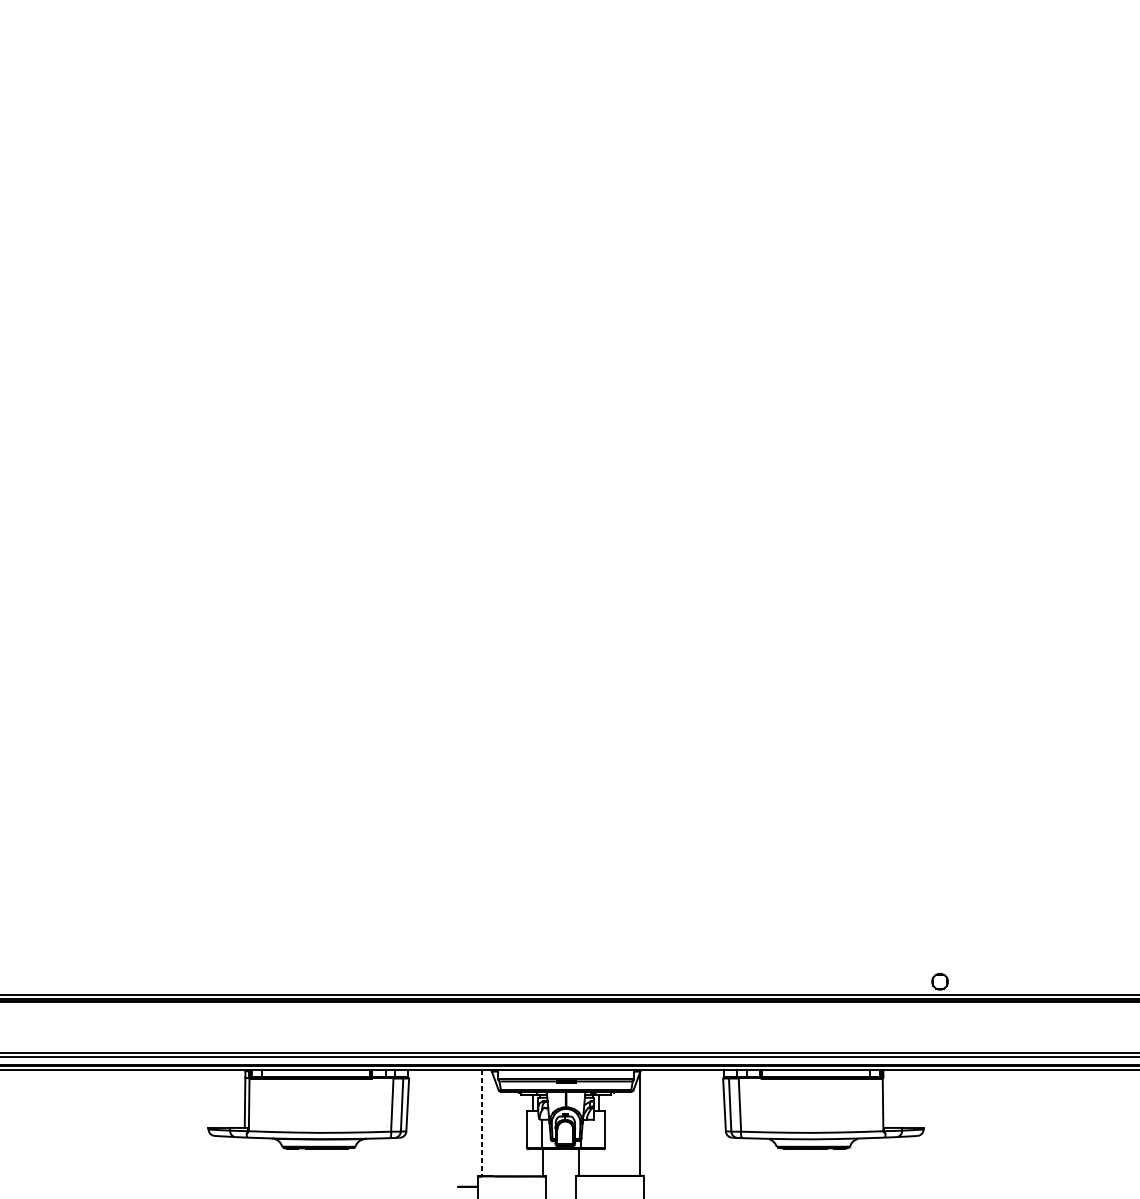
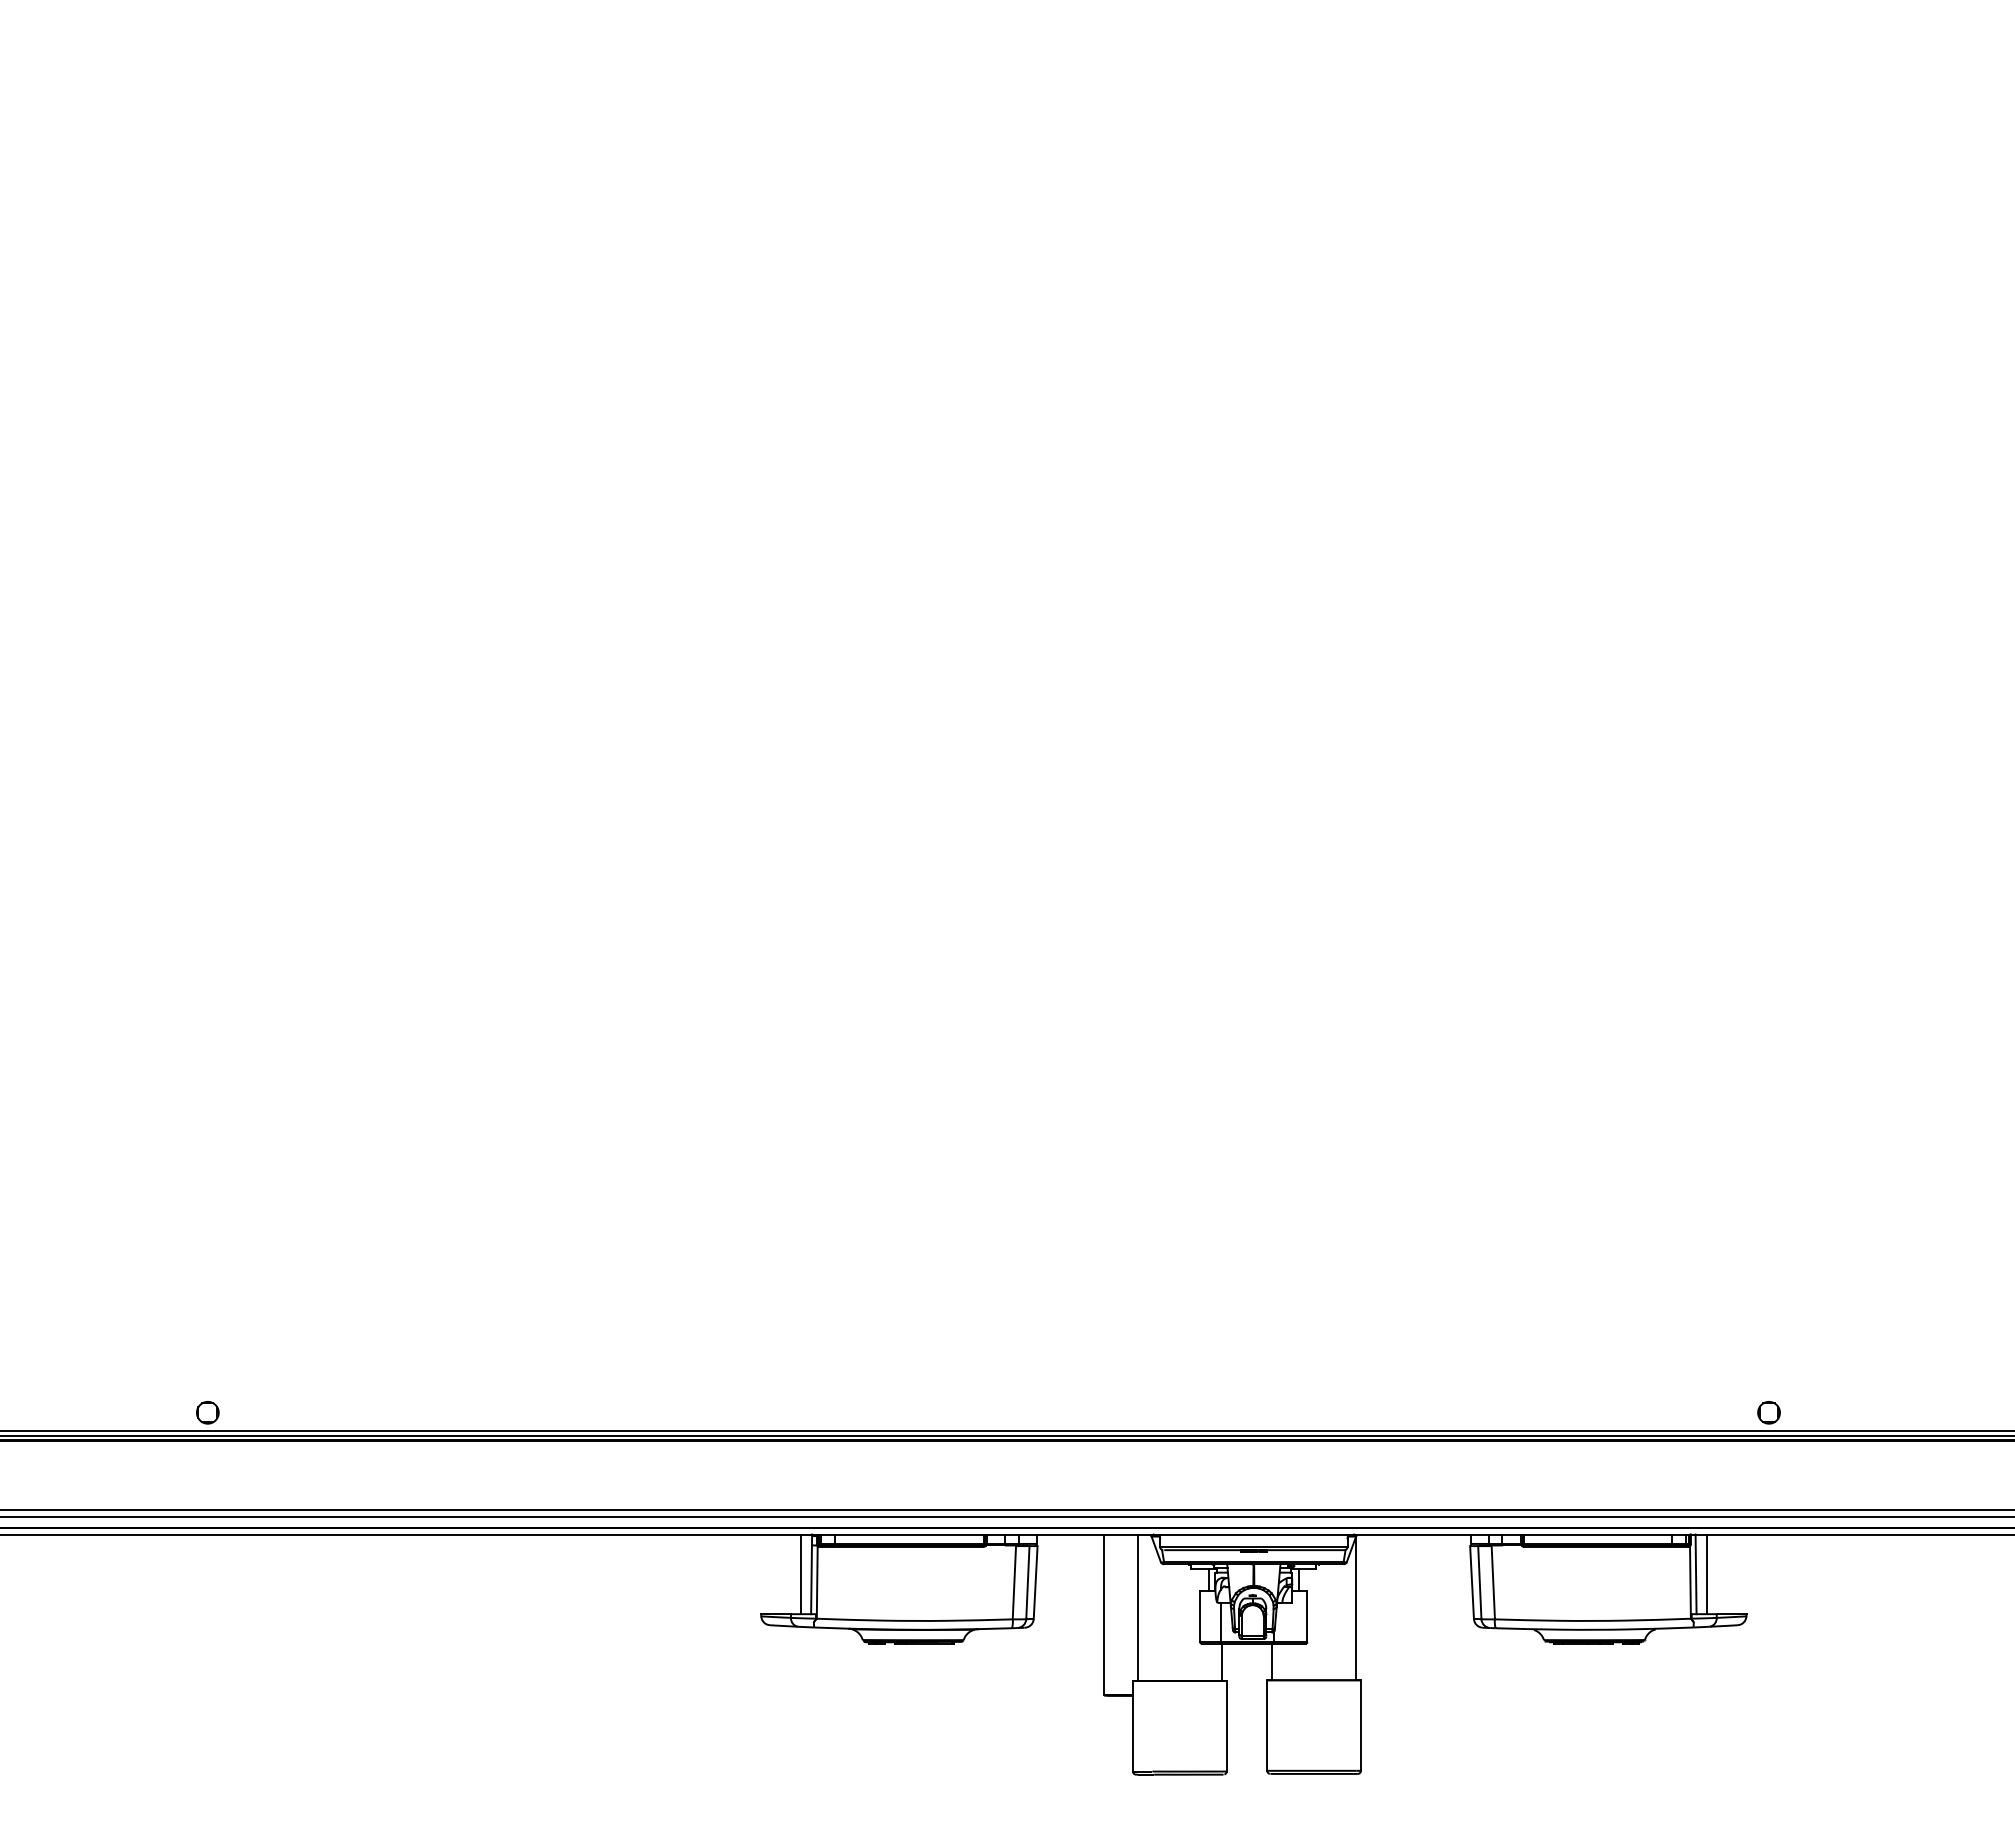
line: (237, 1099) -> (800, 1574), added
line: (886, 1099) -> (1695, 1574), added
line: (894, 1099) -> (1706, 1574), added
line: (481, 1123) -> (1137, 1608), dashed -> solid
line: (457, 1128) -> (1104, 1614), added

